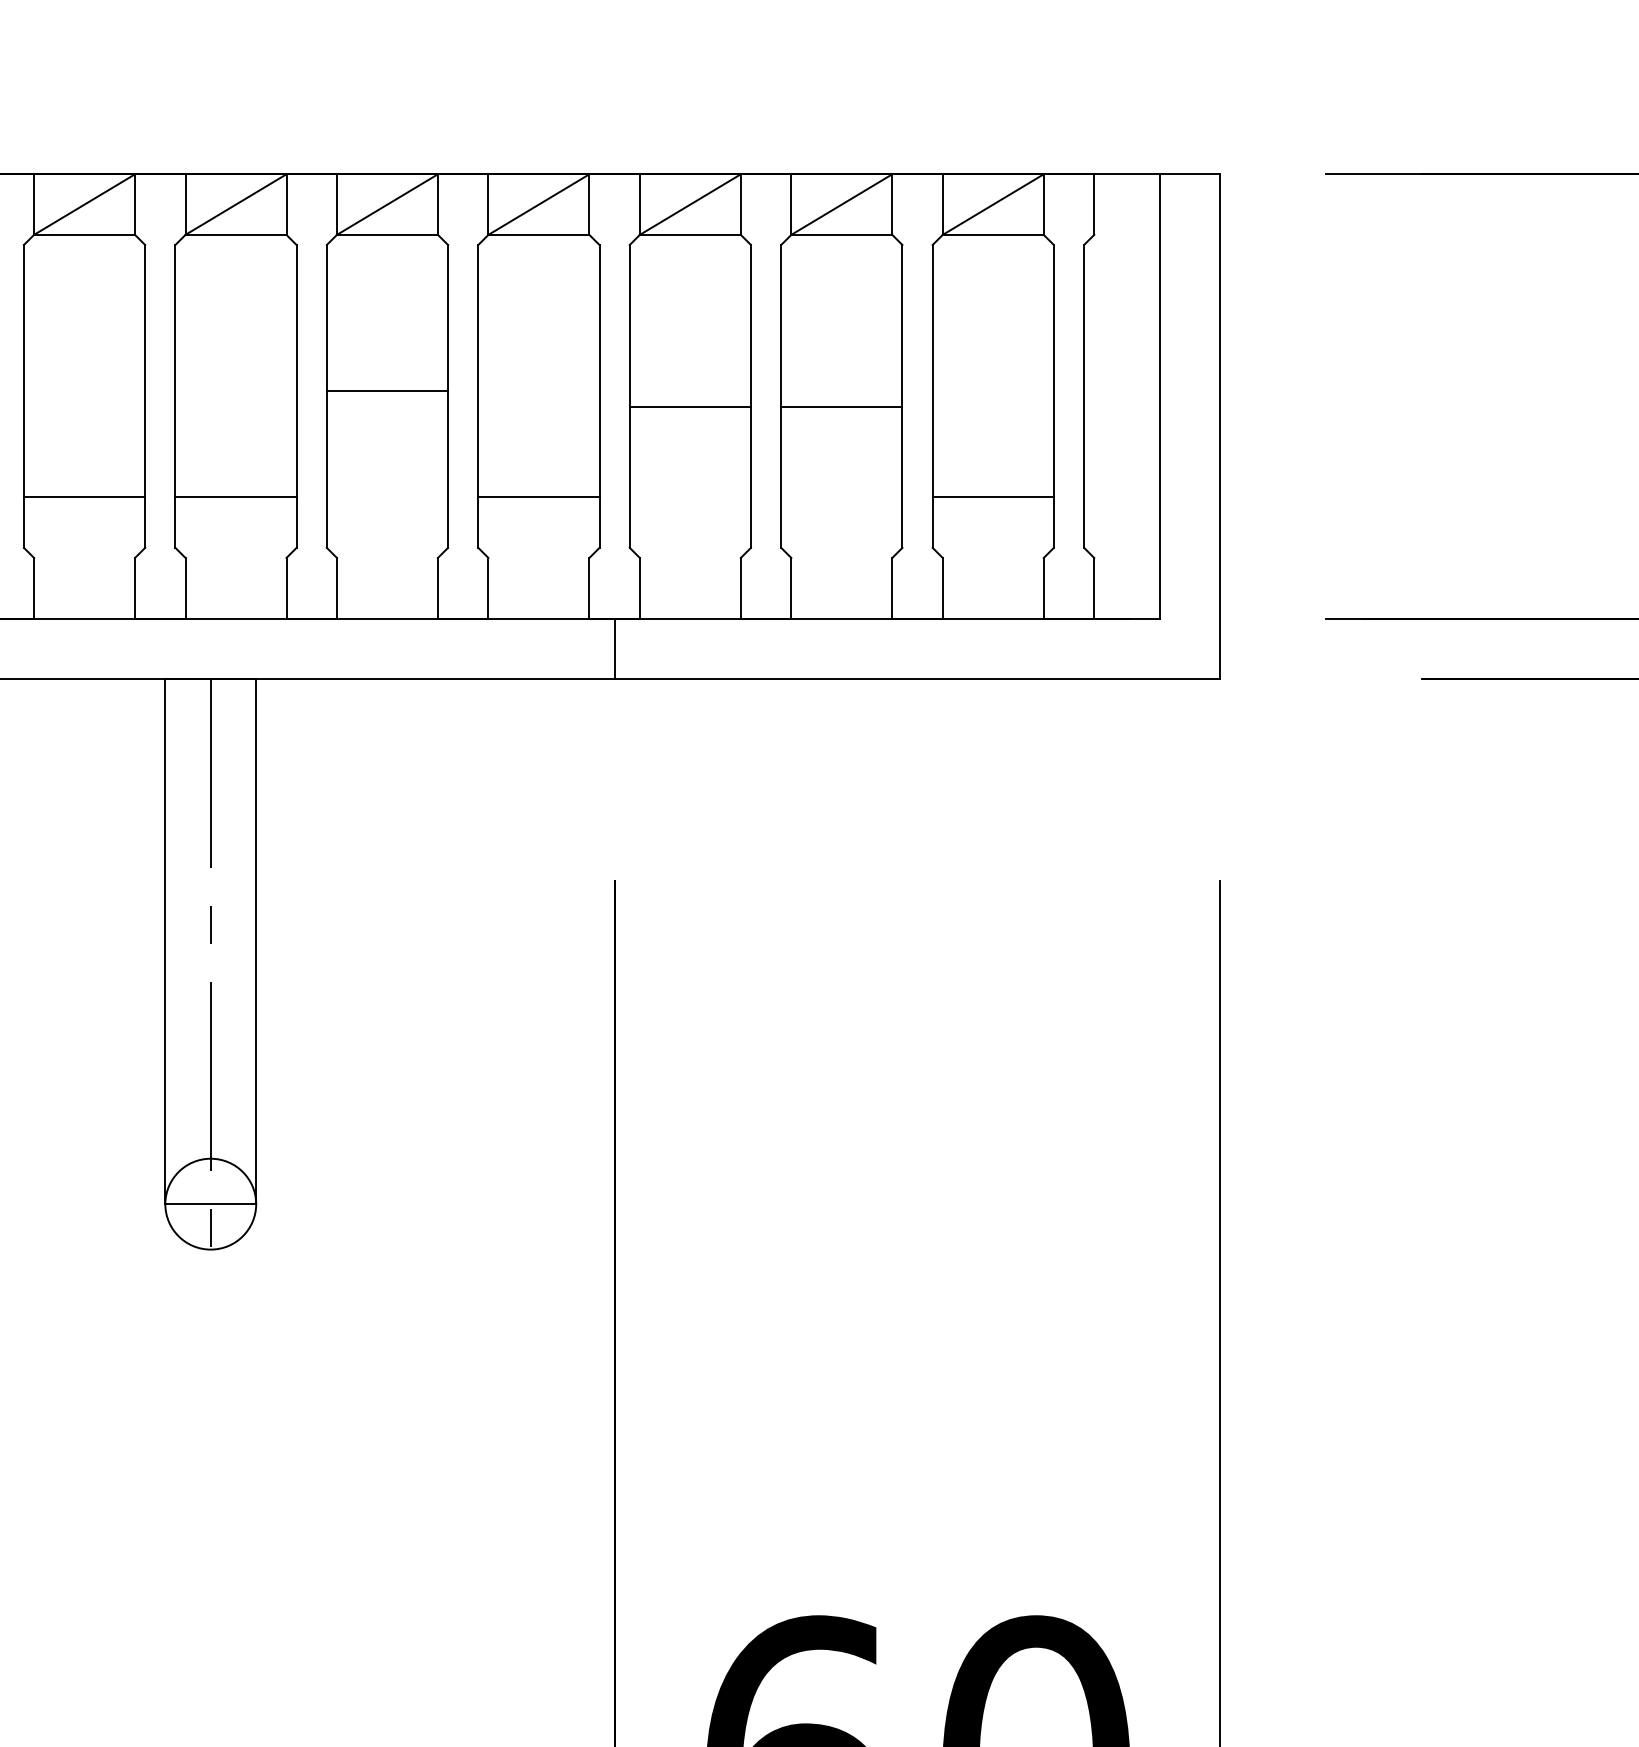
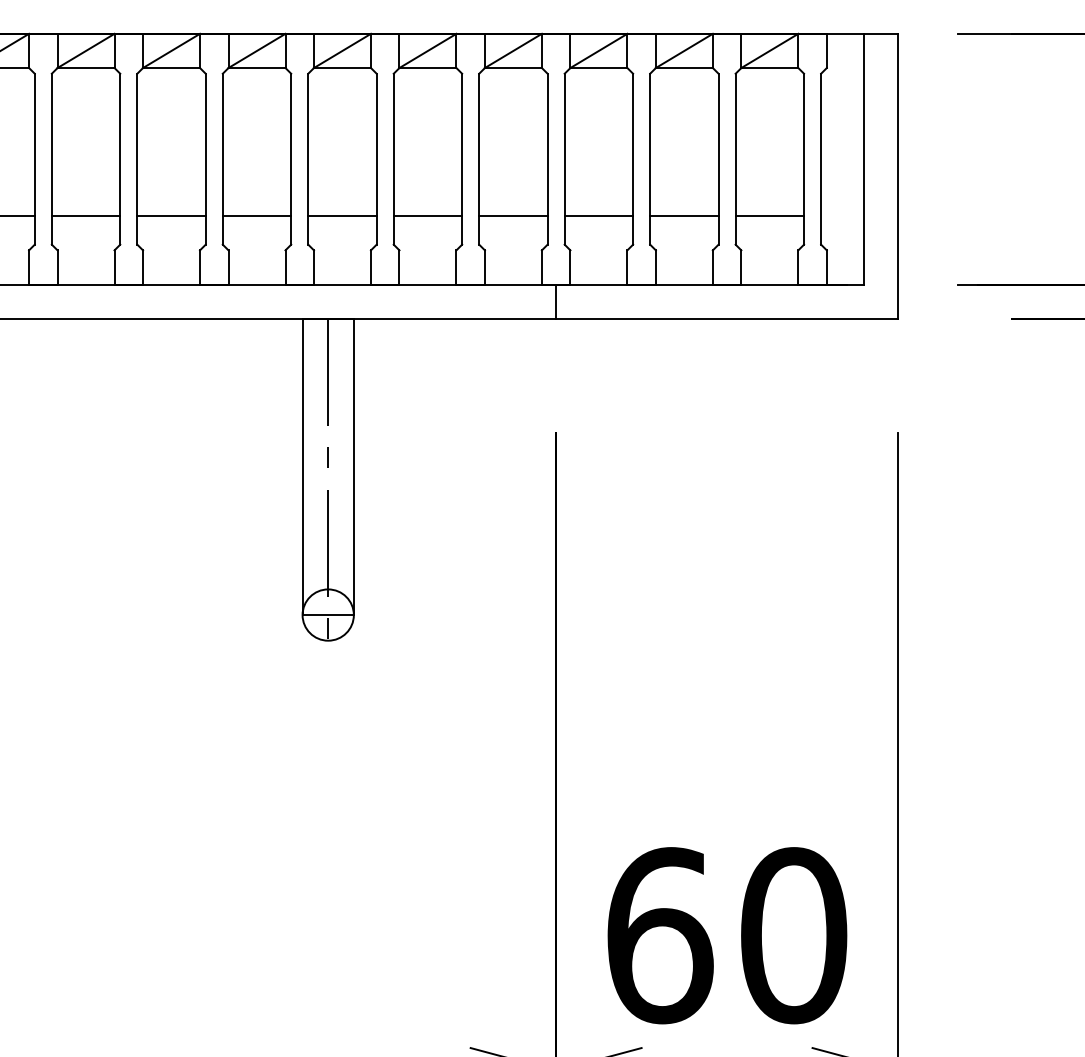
line: (386, 391) -> (427, 216), moved
line: (689, 407) -> (598, 216), moved
line: (842, 407) -> (684, 216), moved

